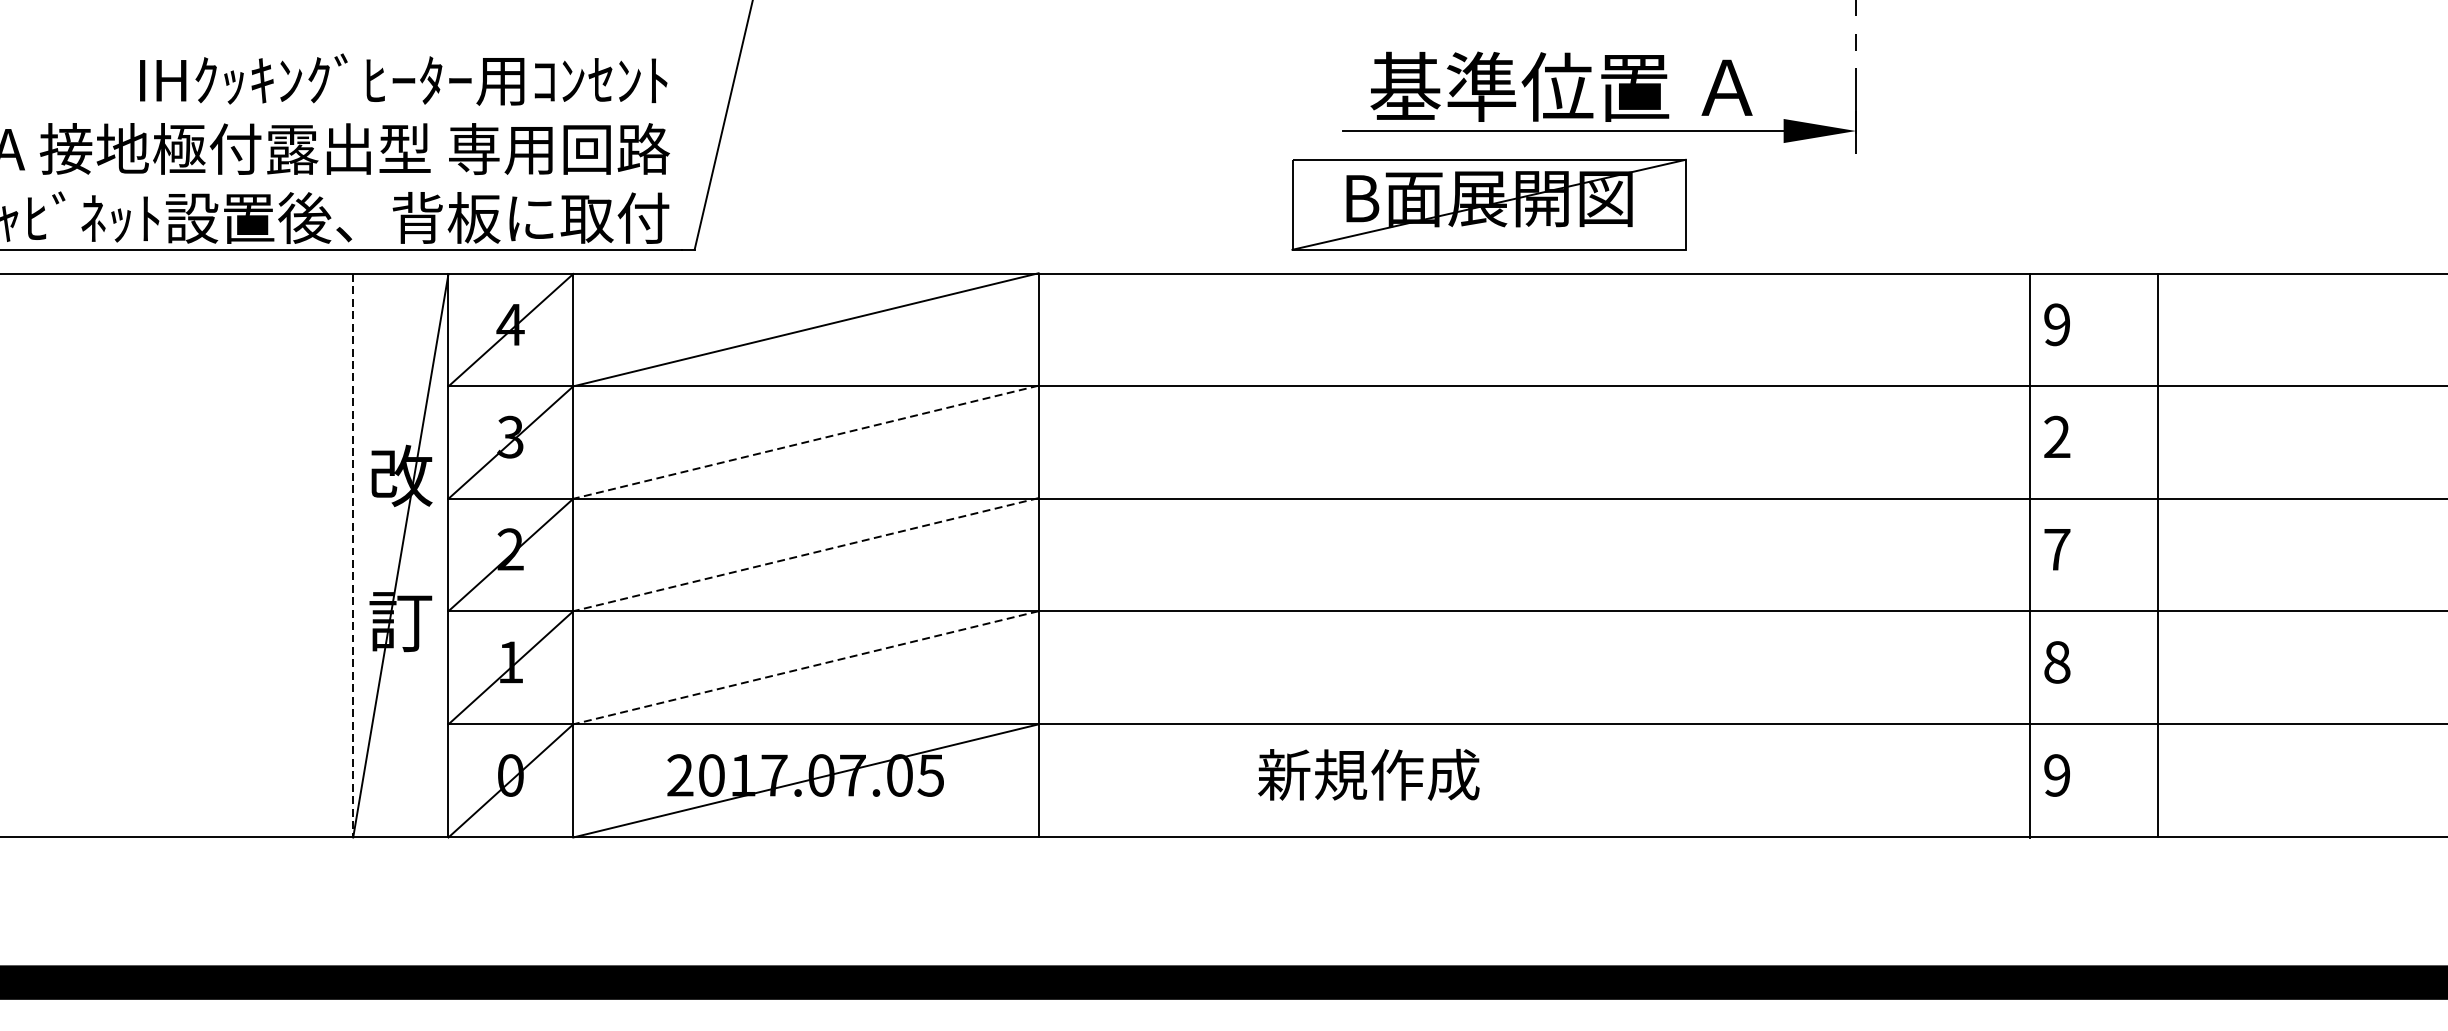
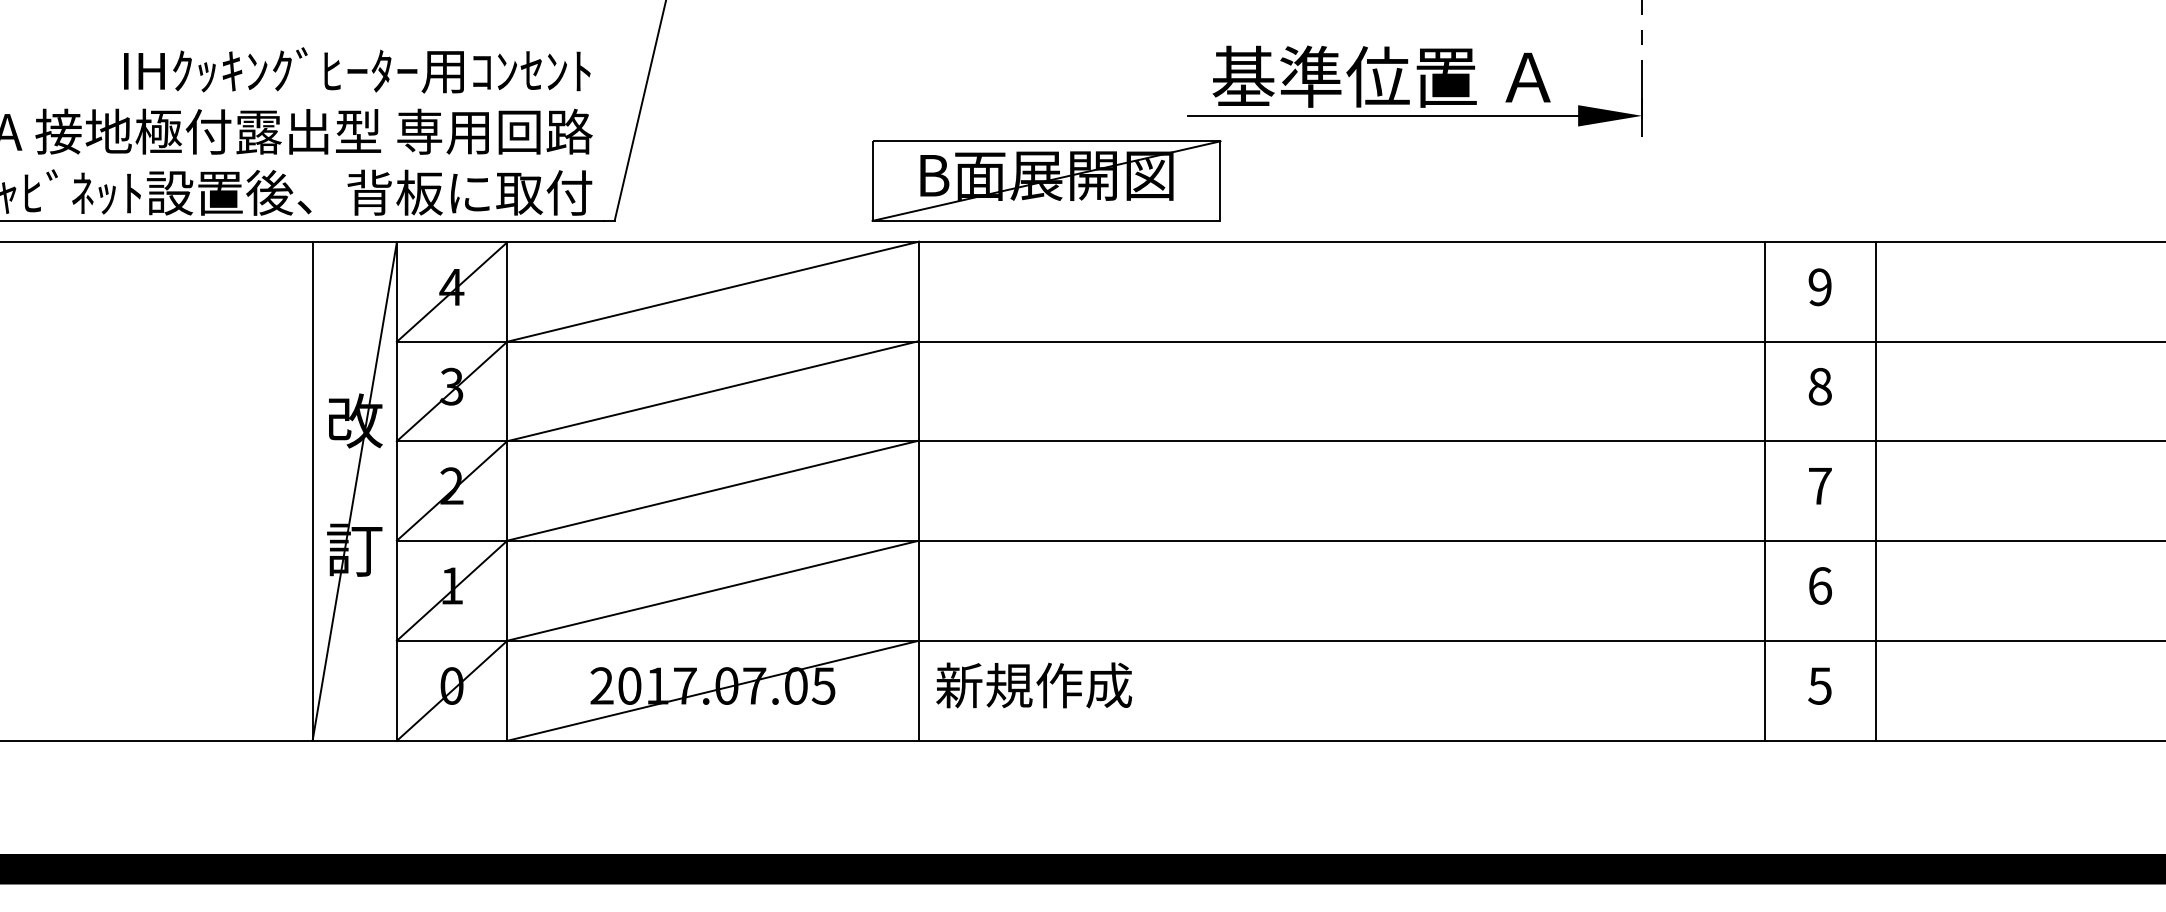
part: (1489, 204) -> (1046, 180), moved
text: (2056, 436) -> (1819, 386), 2 -> 8
line: (806, 442) -> (713, 391), dashed -> solid
line: (806, 554) -> (713, 490), dashed -> solid
line: (2030, 555) -> (1765, 491), moved
line: (2158, 555) -> (1875, 491), moved
line: (353, 556) -> (312, 492), dashed -> solid
text: (2056, 661) -> (1819, 585), 8 -> 6
line: (806, 667) -> (713, 590), dashed -> solid
text: (1369, 774) -> (1034, 685), moved
text: (2056, 774) -> (1819, 685), 9 -> 5

